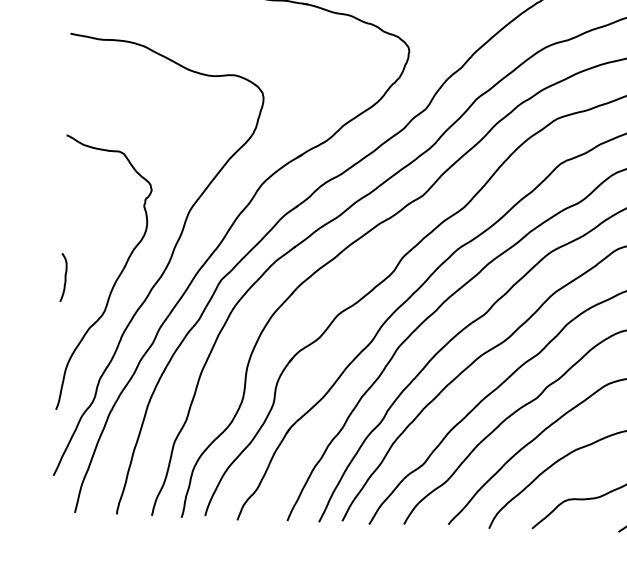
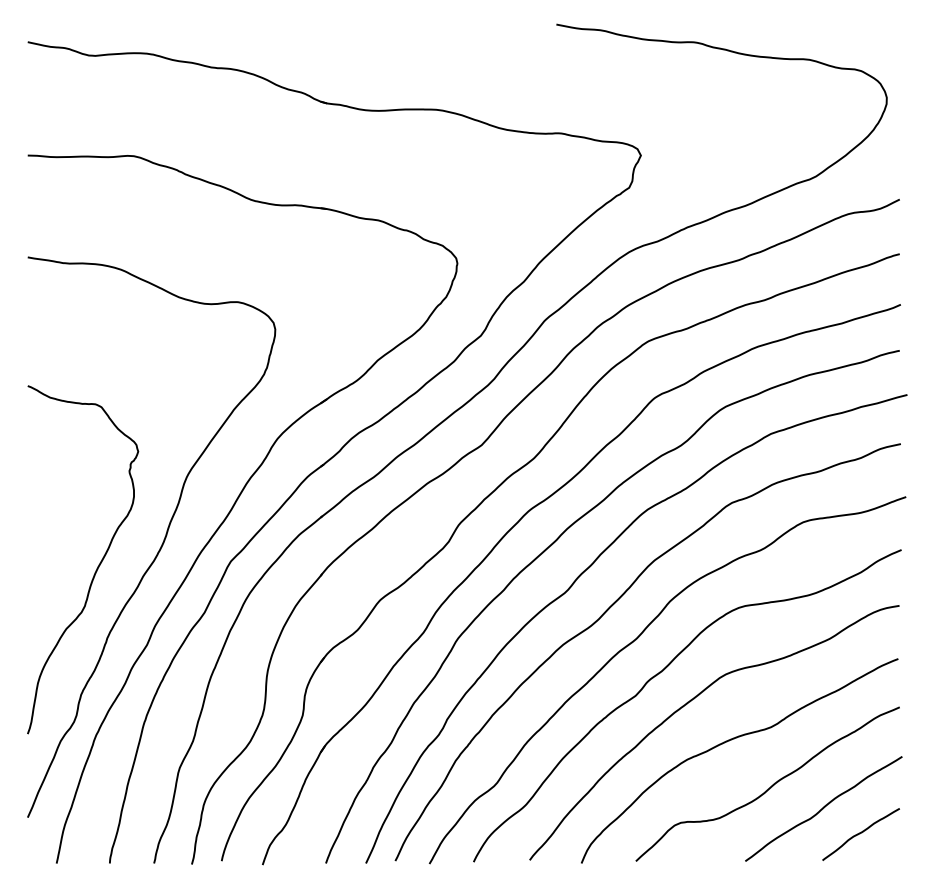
curve: (64, 277) -> (32, 566), removed

